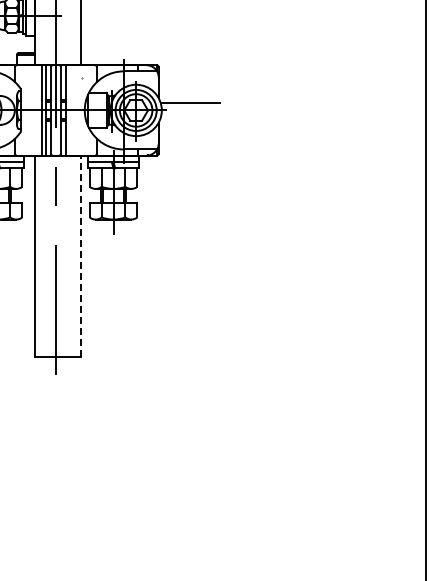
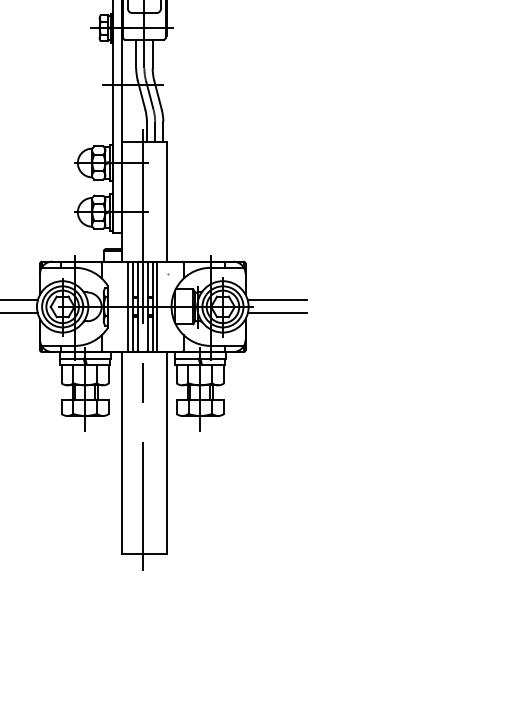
line: (70, 110) -> (157, 306), added
line: (190, 116) -> (277, 312), added
line: (80, 256) -> (167, 452), dashed -> solid

